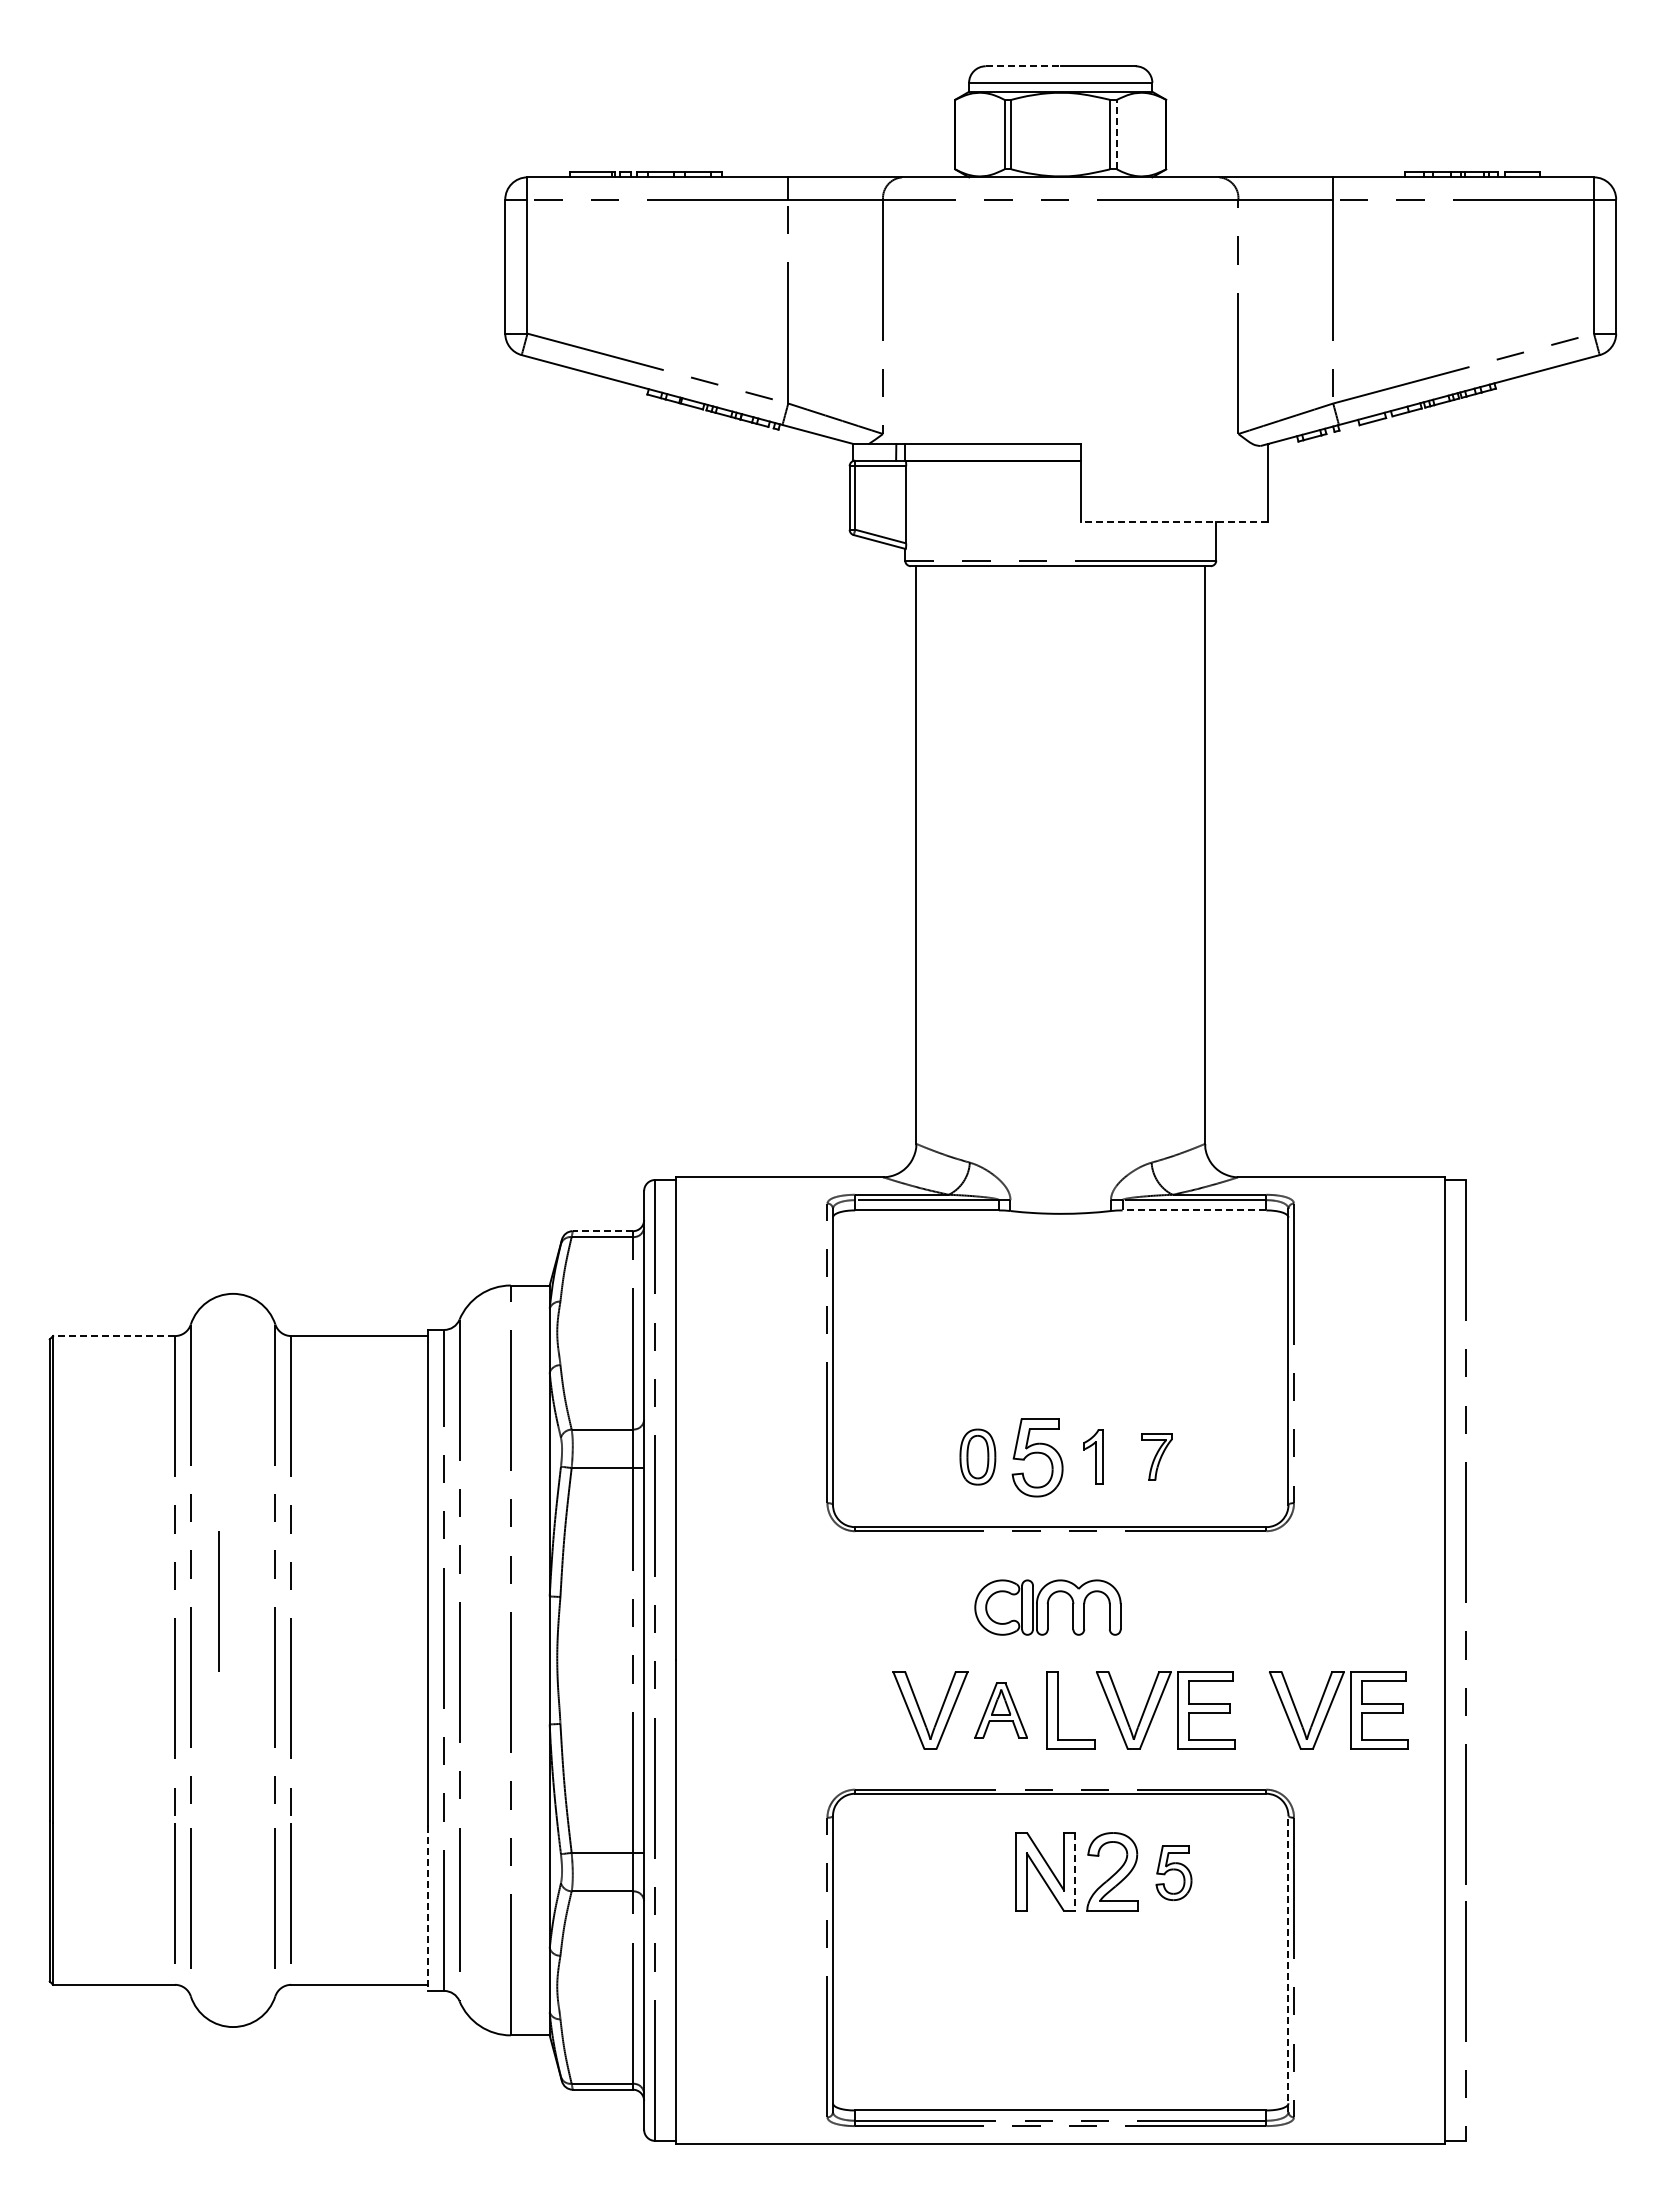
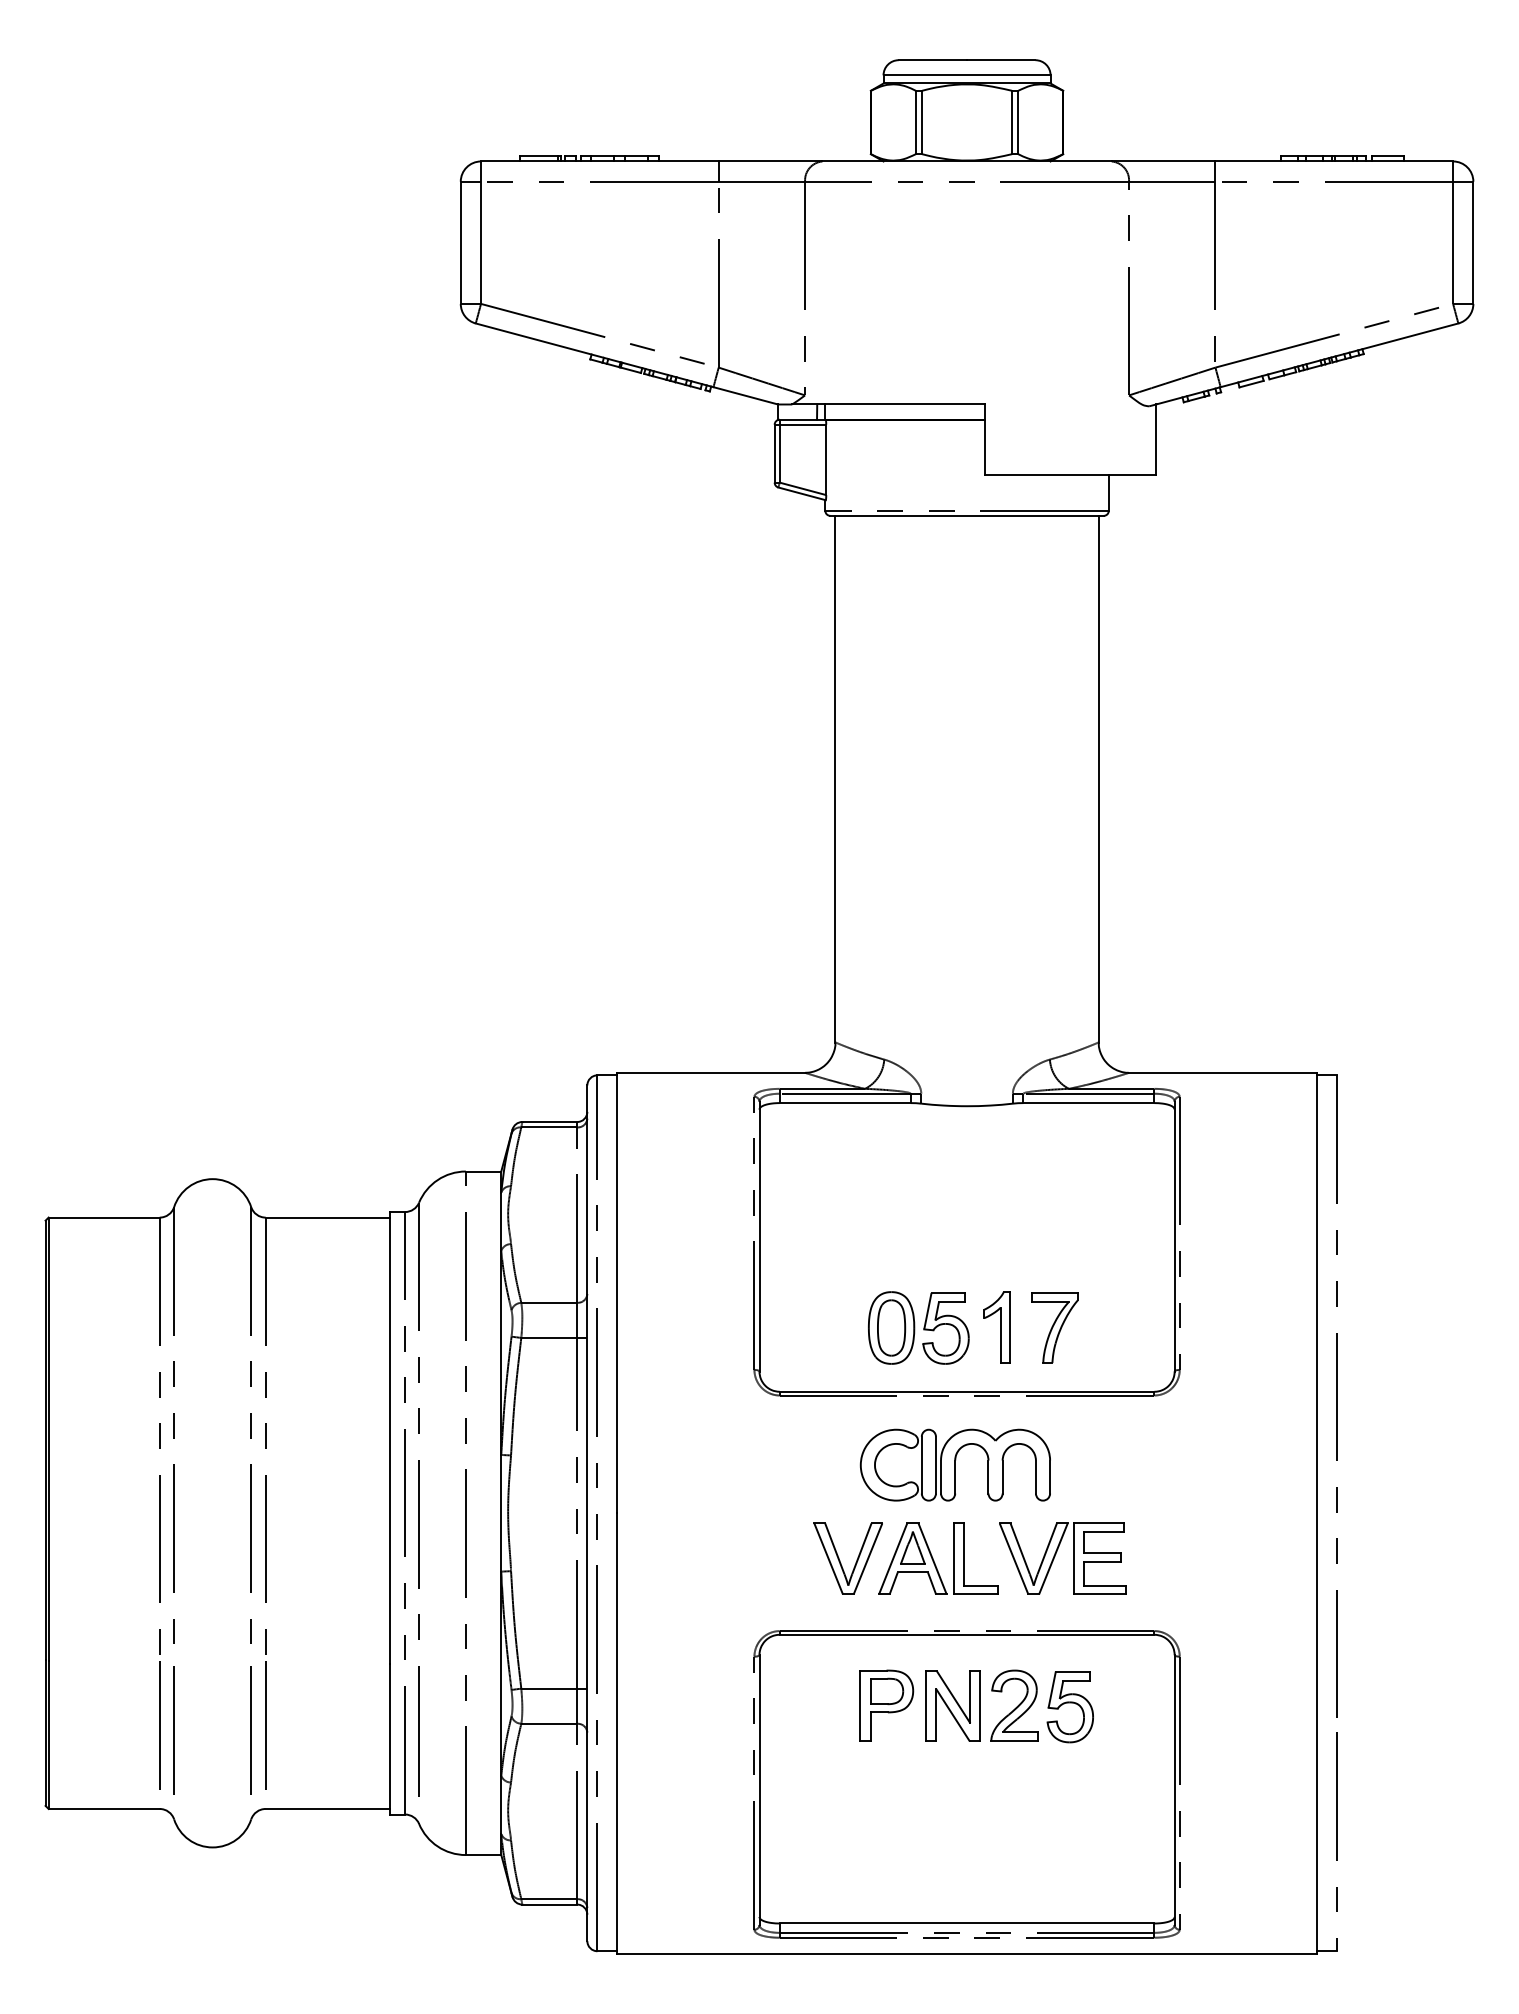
line: (1023, 66) -> (933, 60), dashed -> solid
line: (1116, 134) -> (1017, 122), dashed -> solid
line: (1174, 521) -> (1070, 475), dashed -> solid
line: (1194, 1210) -> (1089, 1103), dashed -> solid
line: (602, 1231) -> (549, 1122), dashed -> solid
line: (114, 1336) -> (104, 1218), dashed -> solid
part: (977, 1456) -> (891, 1327), size x1.43
part: (1093, 1456) -> (996, 1327), size x1.43
part: (1156, 1457) -> (1054, 1328), size x1.67
line: (218, 1601) -> (199, 1459), removed
part: (1047, 1607) -> (955, 1465), size x1.43
part: (1331, 1706) -> (1213, 1555), removed
part: (1000, 1710) -> (912, 1558), size x1.43
part: (972, 1871) -> (886, 1705), added
line: (1075, 1871) -> (980, 1705), dashed -> solid
part: (1173, 1872) -> (1069, 1706), size x1.43
line: (427, 1908) -> (389, 1739), dashed -> solid
line: (1288, 1963) -> (1174, 1789), dashed -> solid

